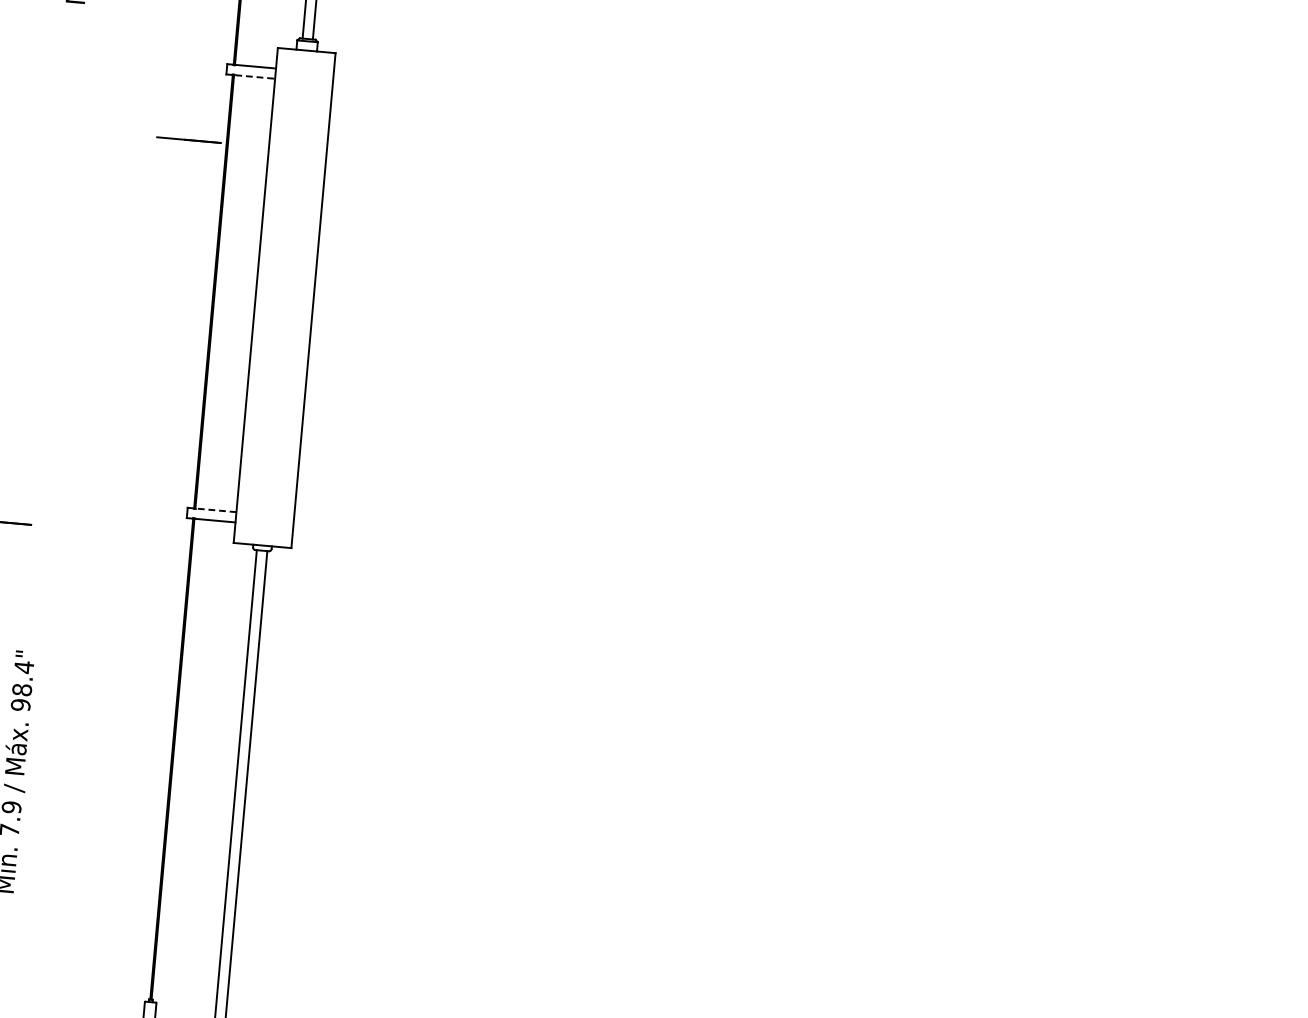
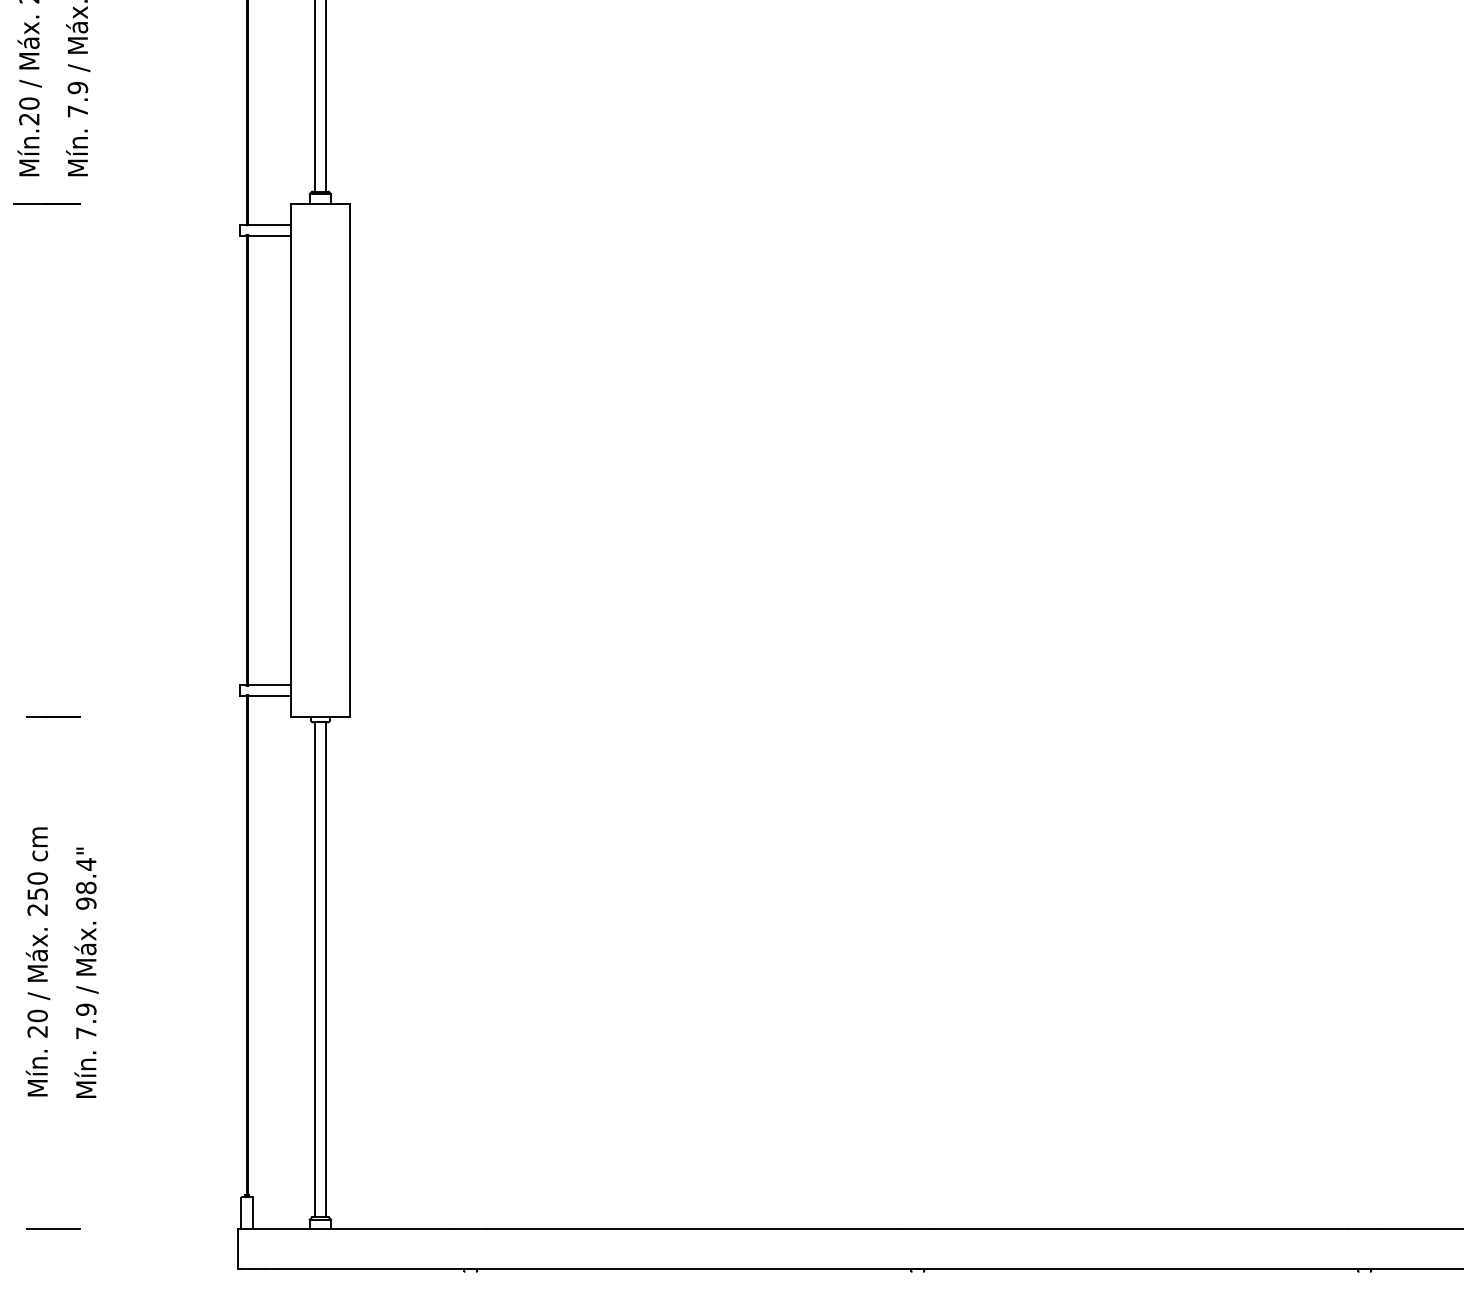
line: (254, 76) -> (269, 235), dashed -> solid
line: (188, 139) -> (46, 203), moved
line: (216, 510) -> (269, 685), dashed -> solid

